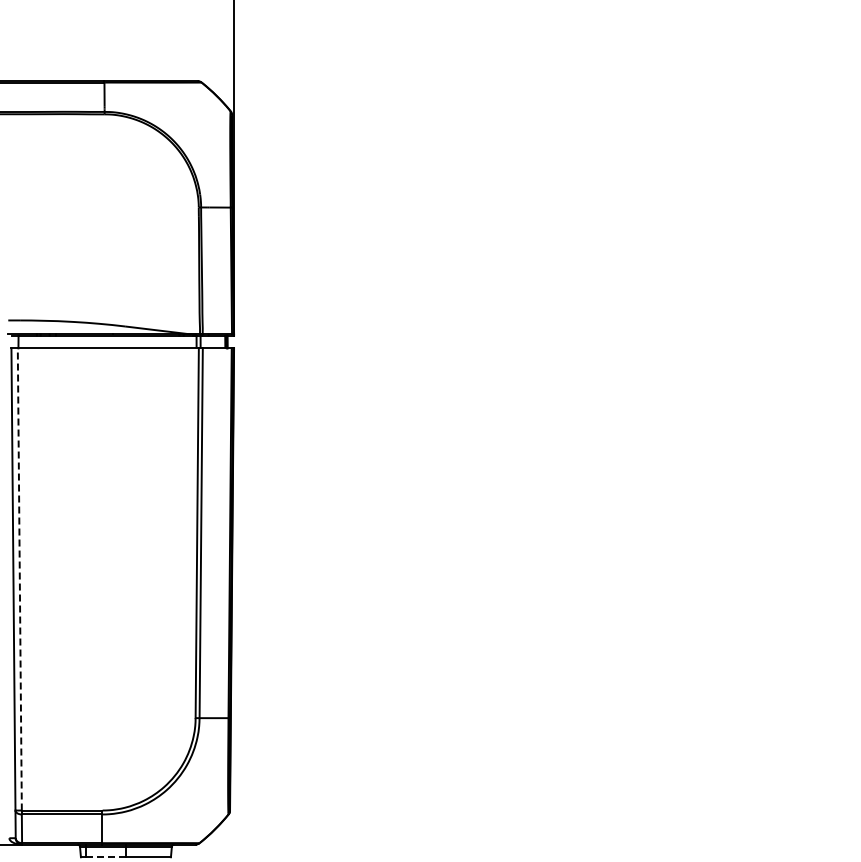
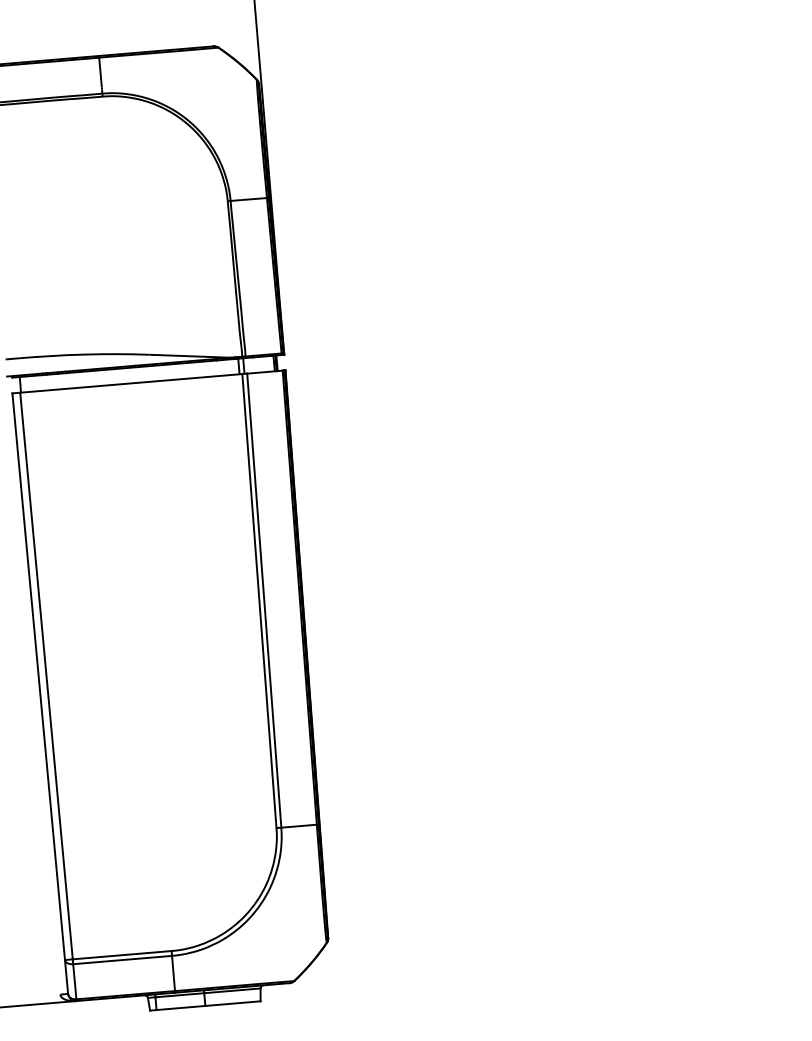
line: (19, 578) -> (46, 674), dashed -> solid
line: (106, 857) -> (181, 1008), dashed -> solid

